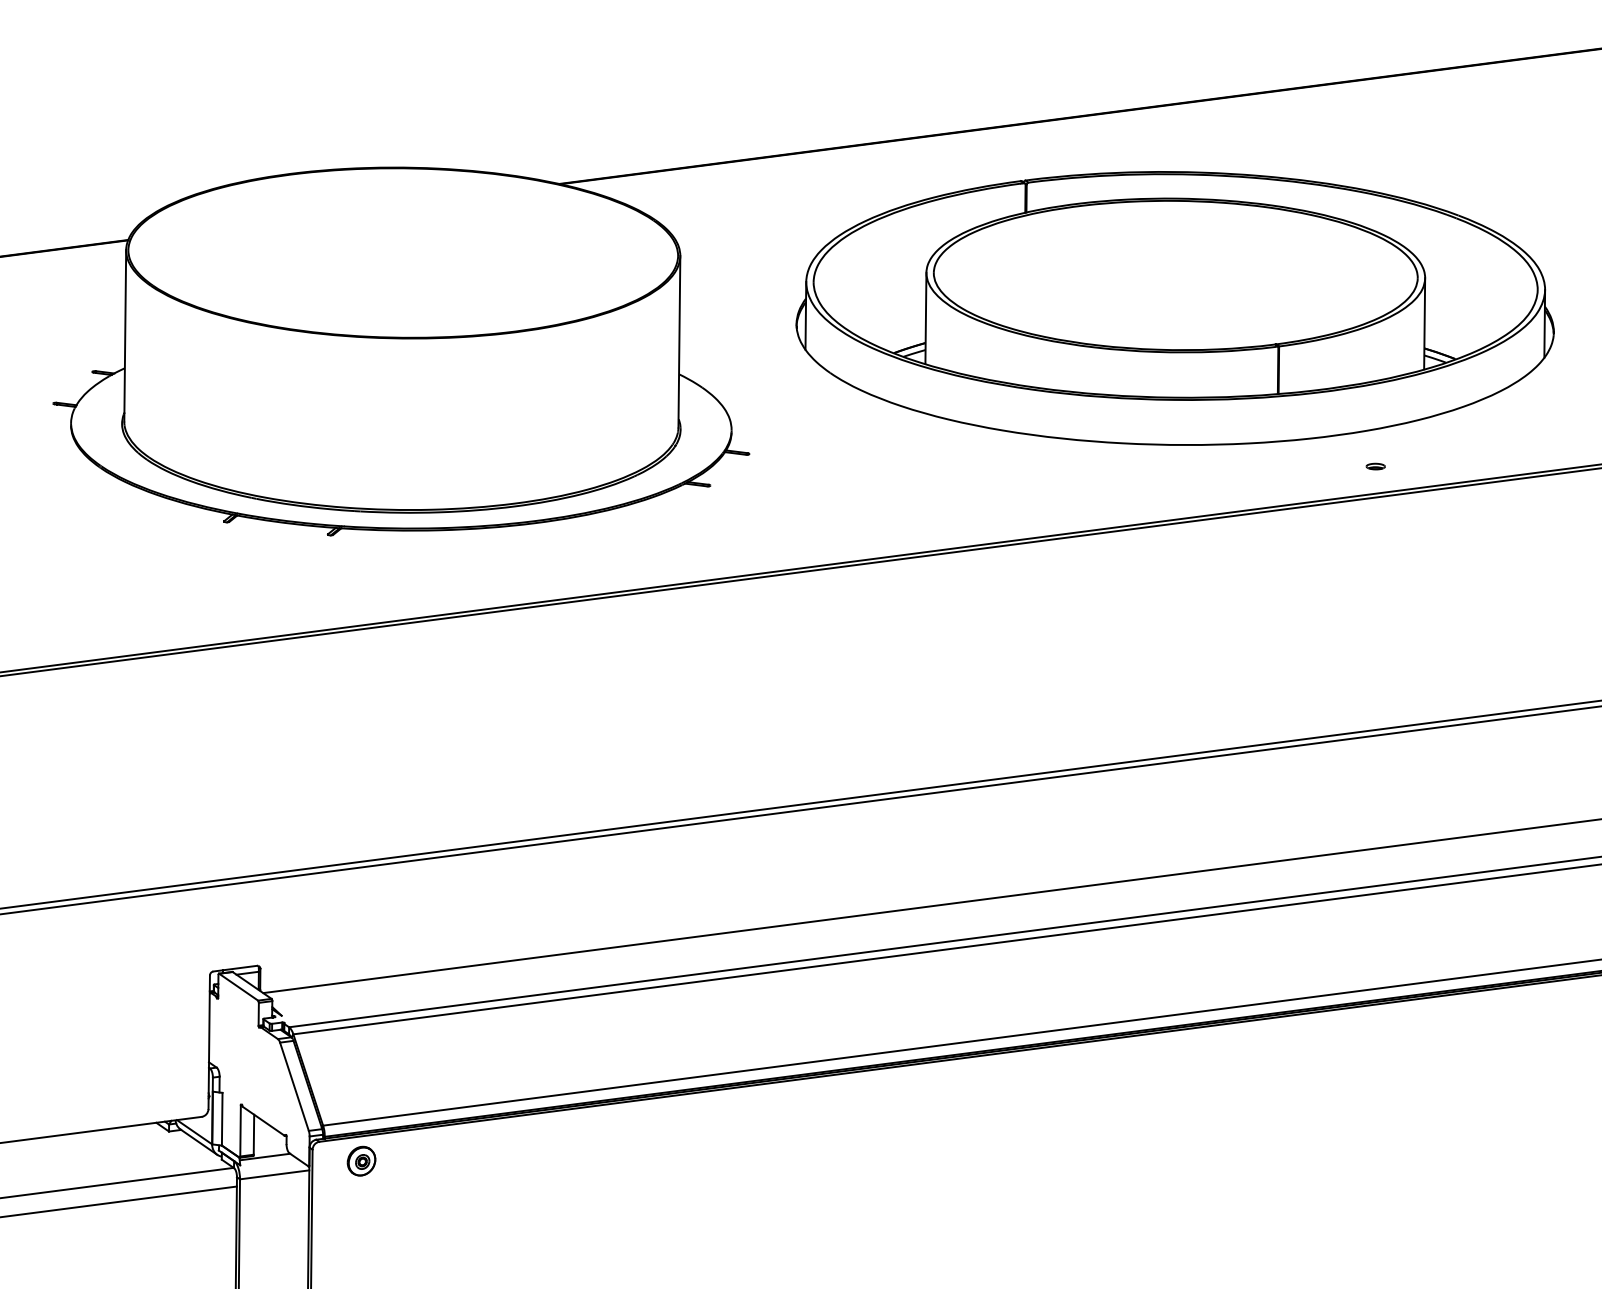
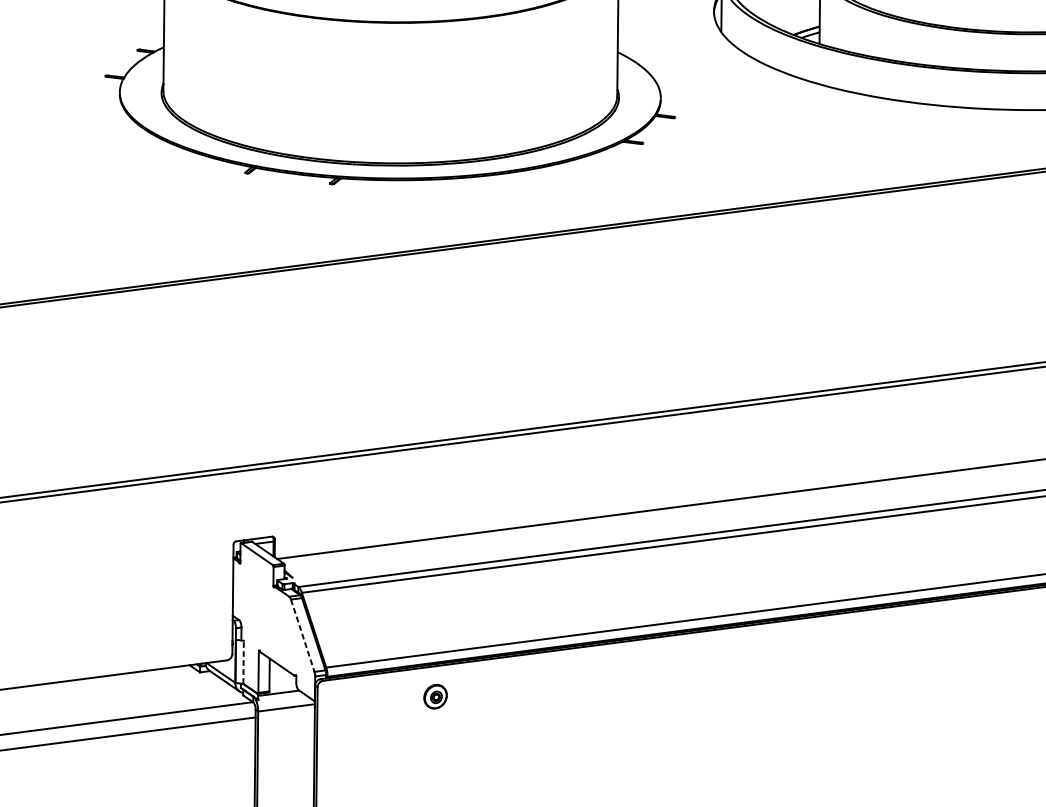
line: (294, 1087) -> (302, 636), solid -> dashed
line: (222, 1118) -> (243, 661), solid -> dashed
part: (361, 1160) -> (435, 696), moved

